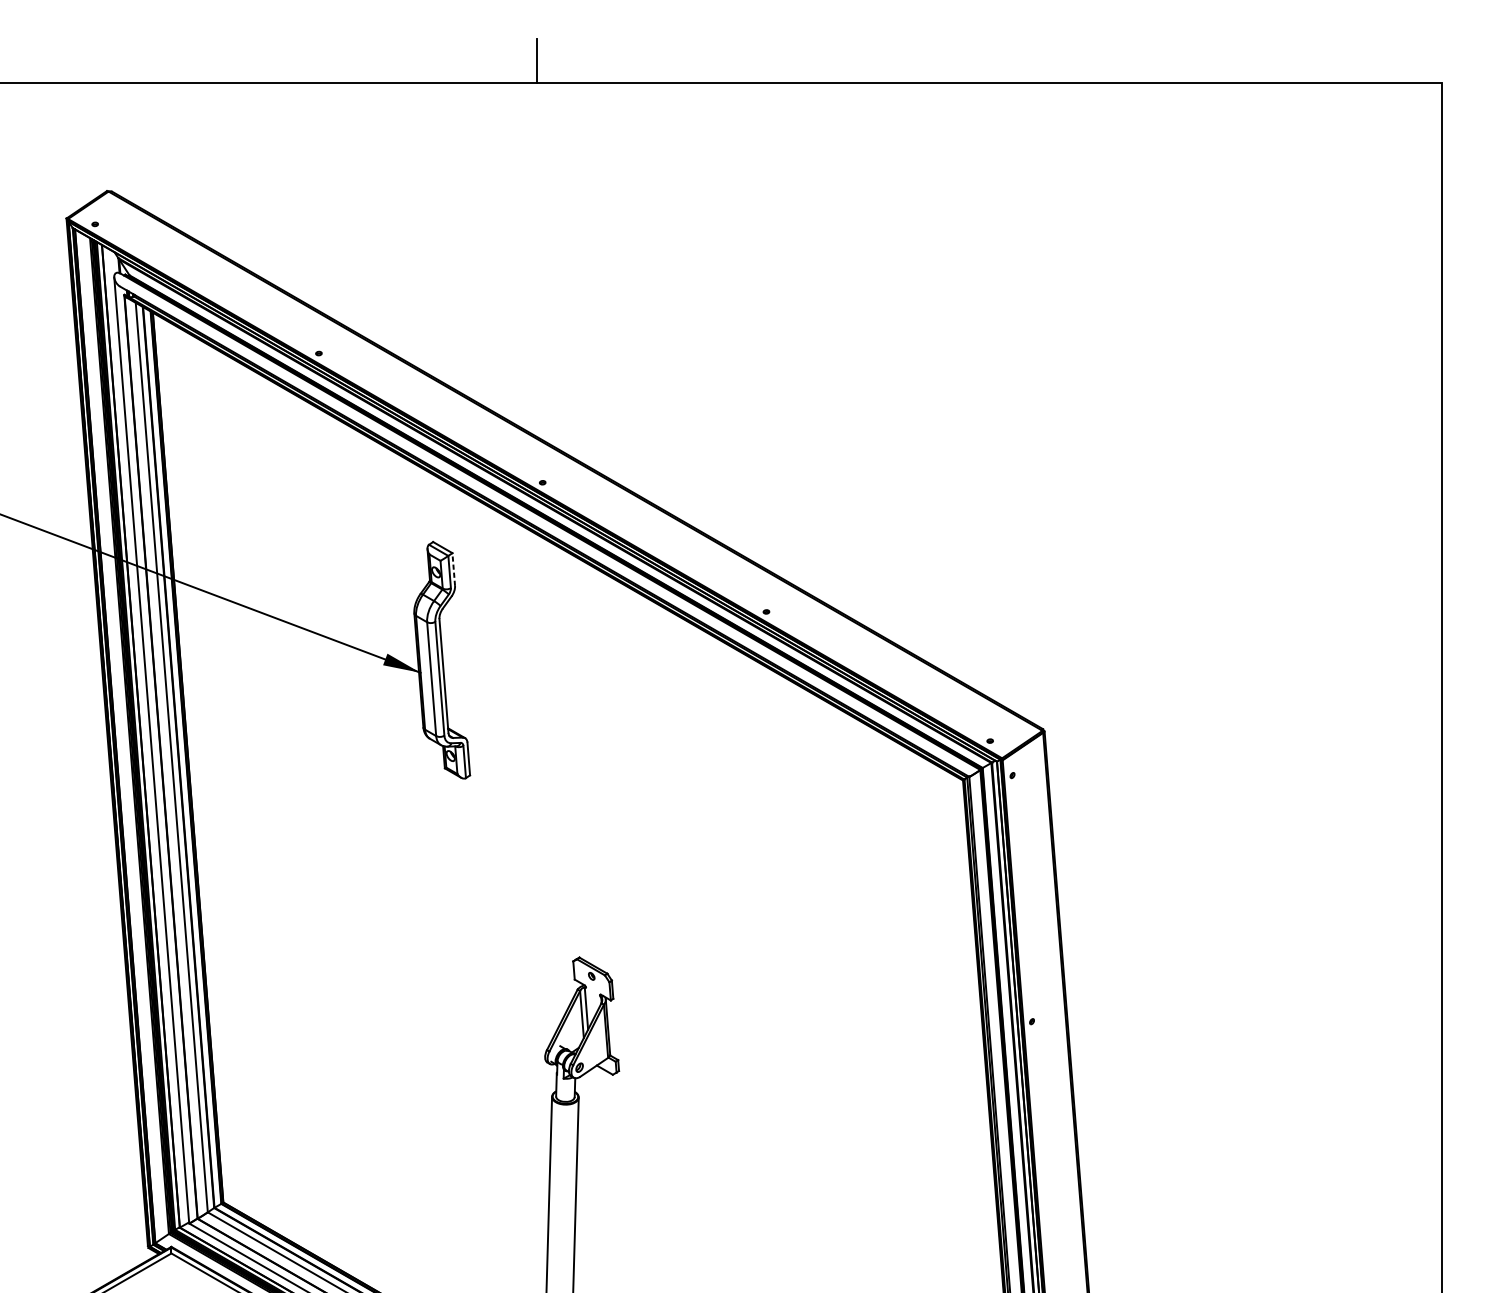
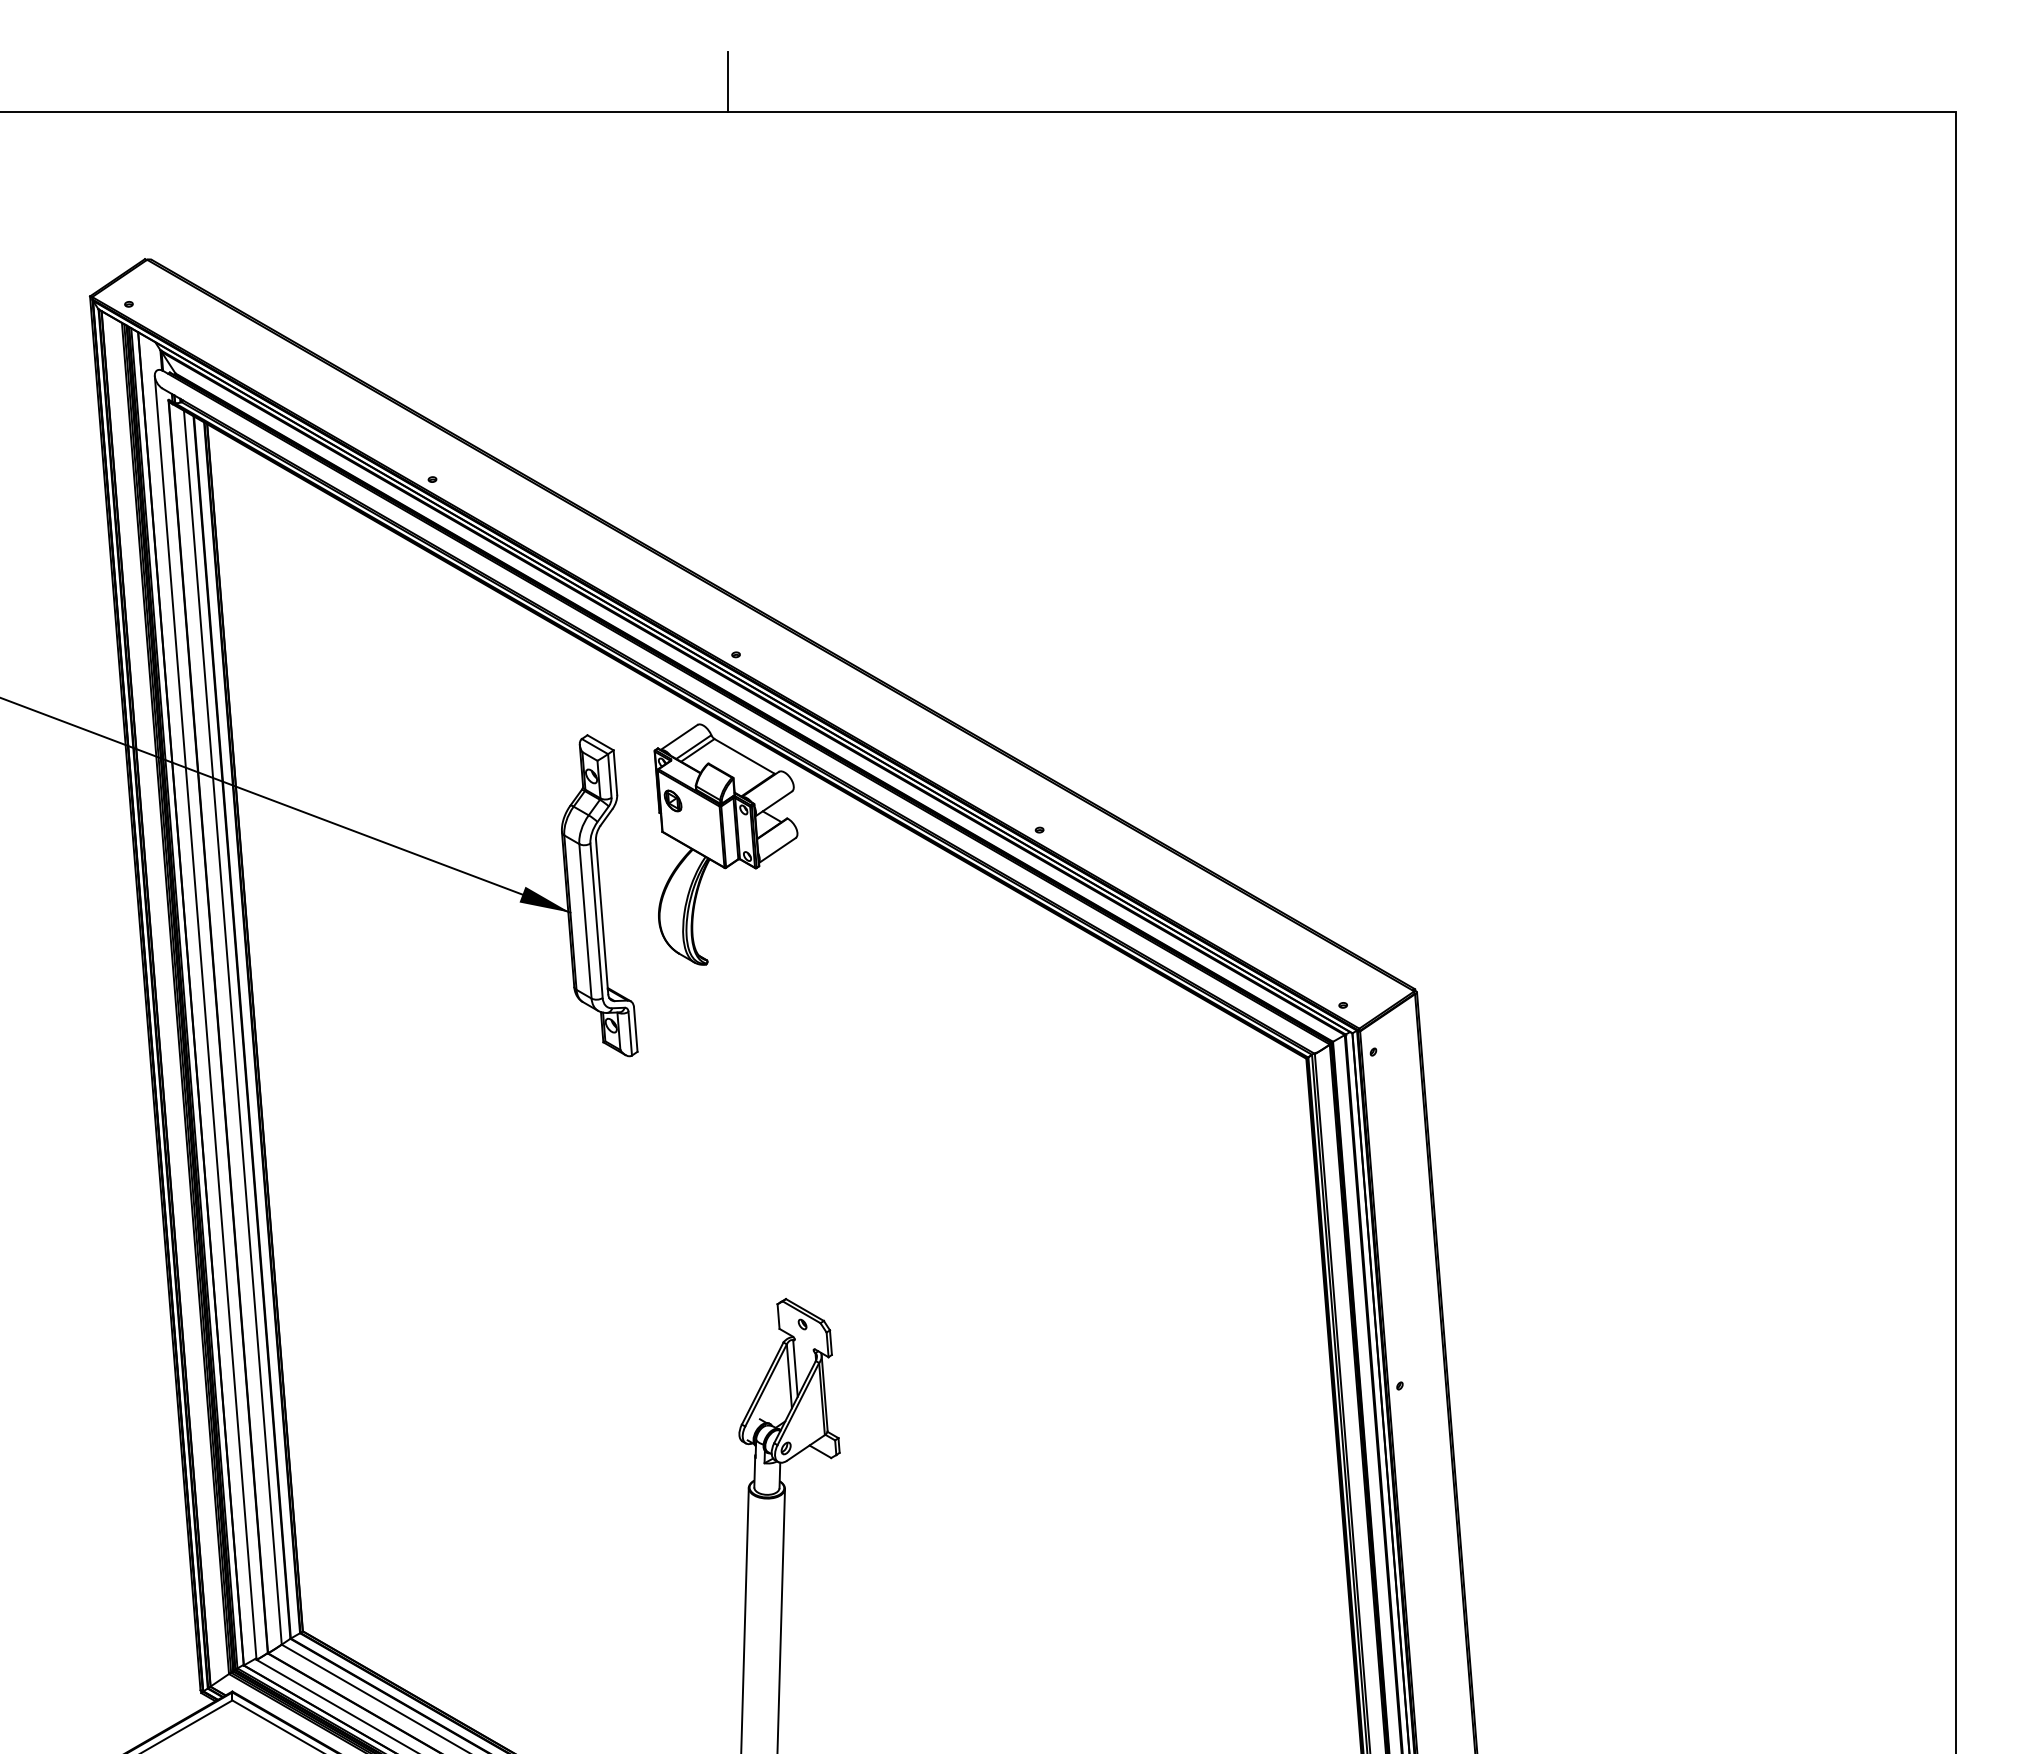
line: (453, 569) -> (615, 772), dashed -> solid
part: (534, 622) -> (725, 844), added

